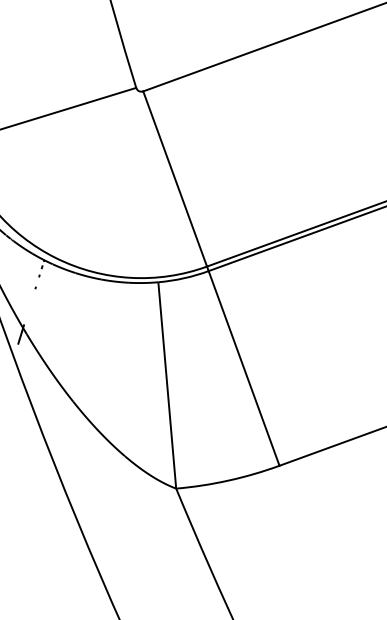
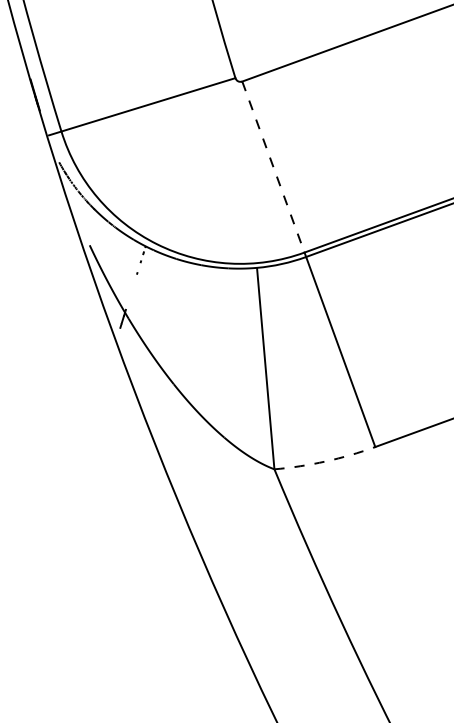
line: (175, 179) -> (273, 167), solid -> dashed
arc: (228, 480) -> (325, 461), solid -> dashed

